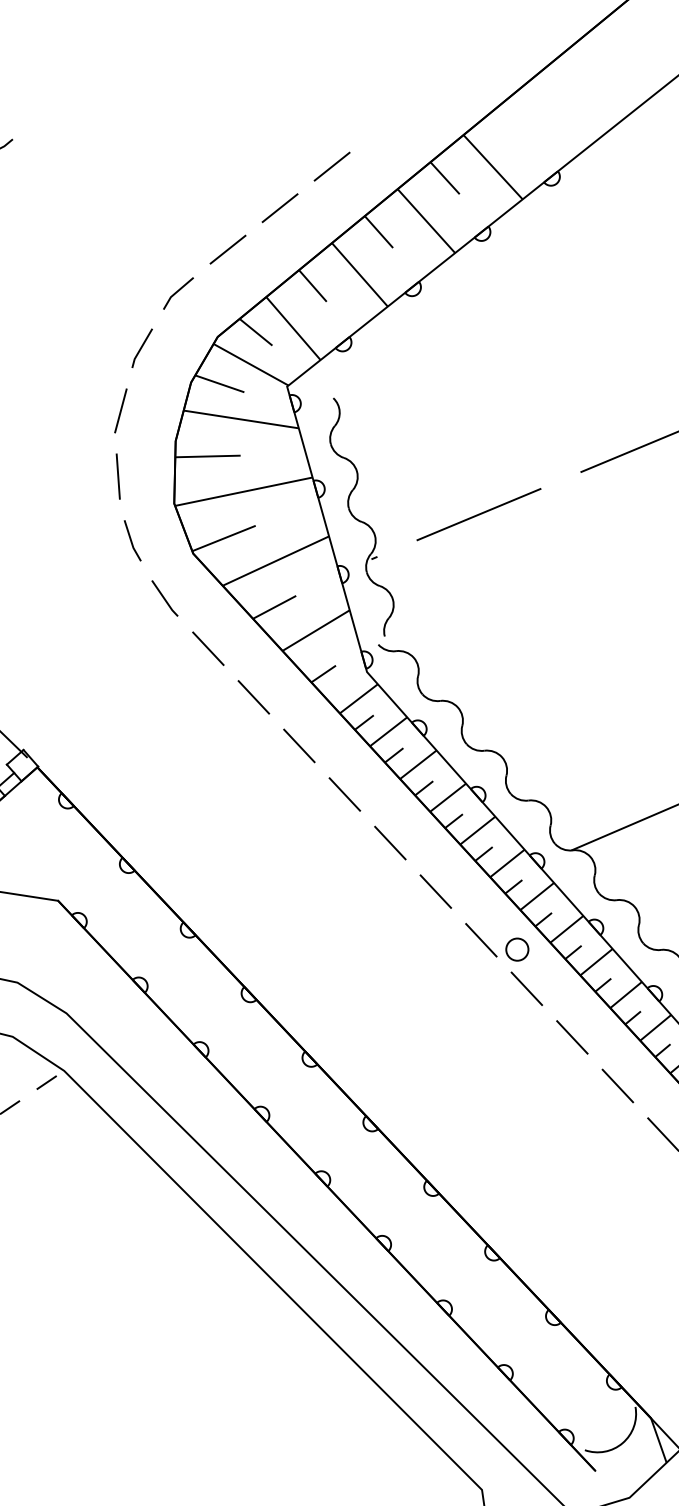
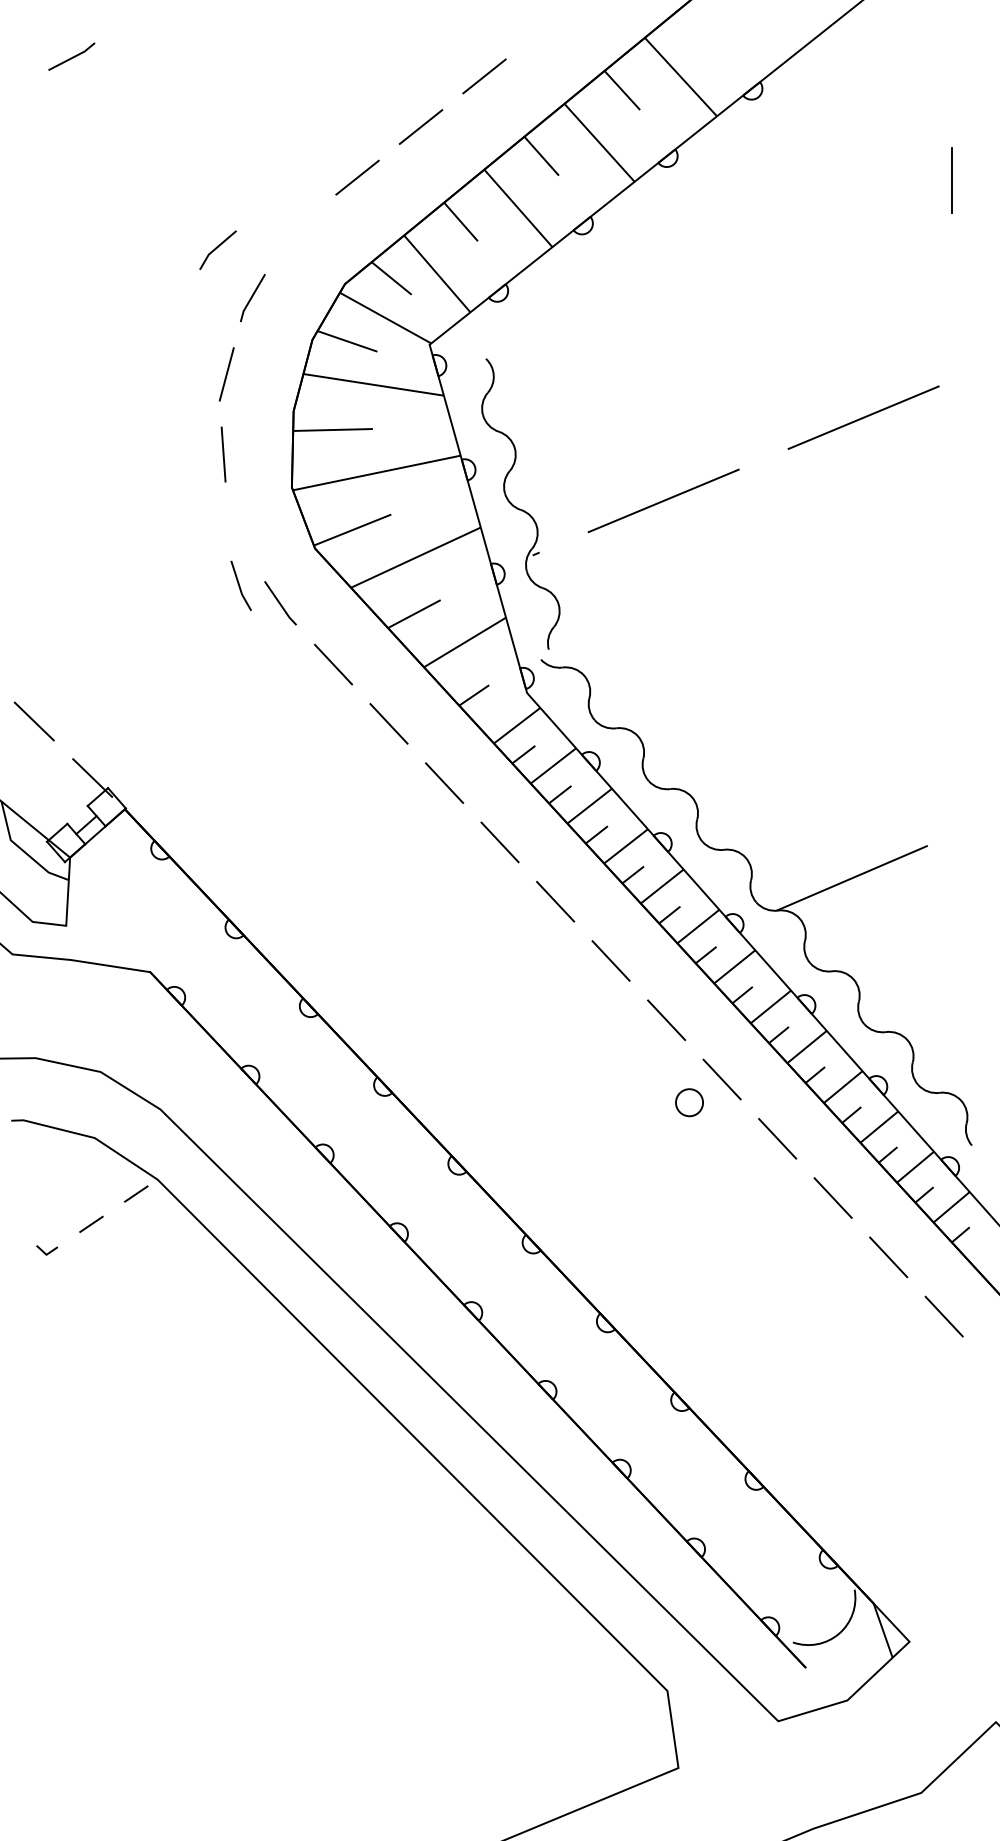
line: (178, 292) -> (217, 248), moved
line: (132, 540) -> (240, 585), moved
circle: (517, 949) -> (689, 1102), moved

